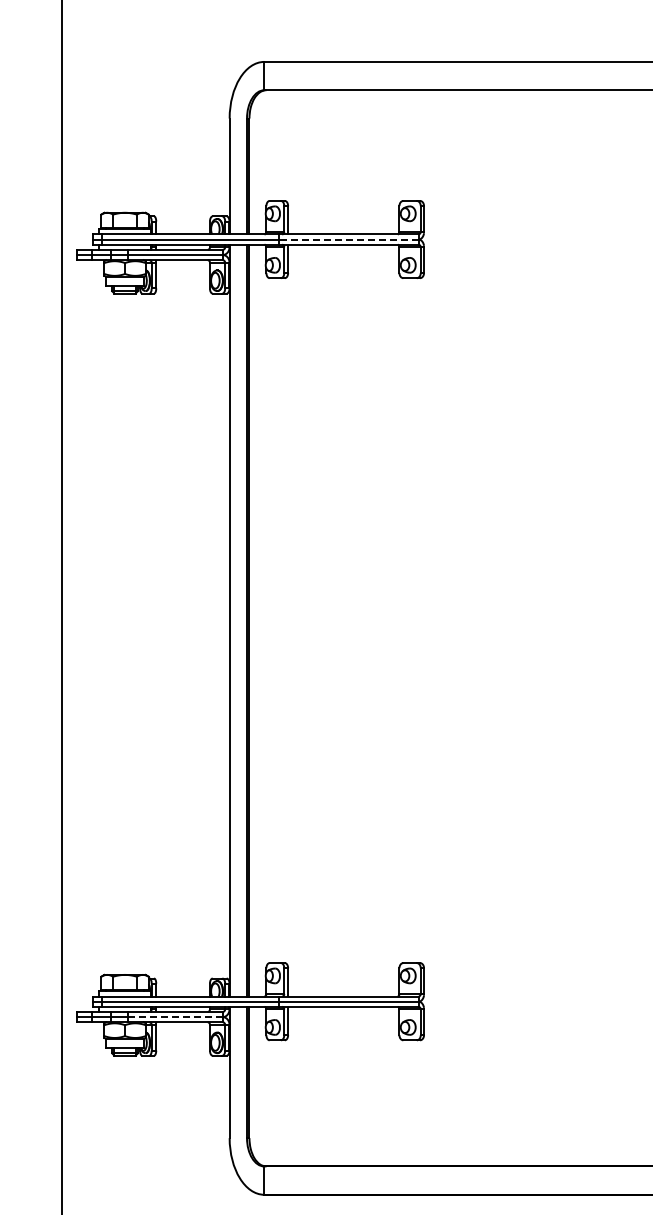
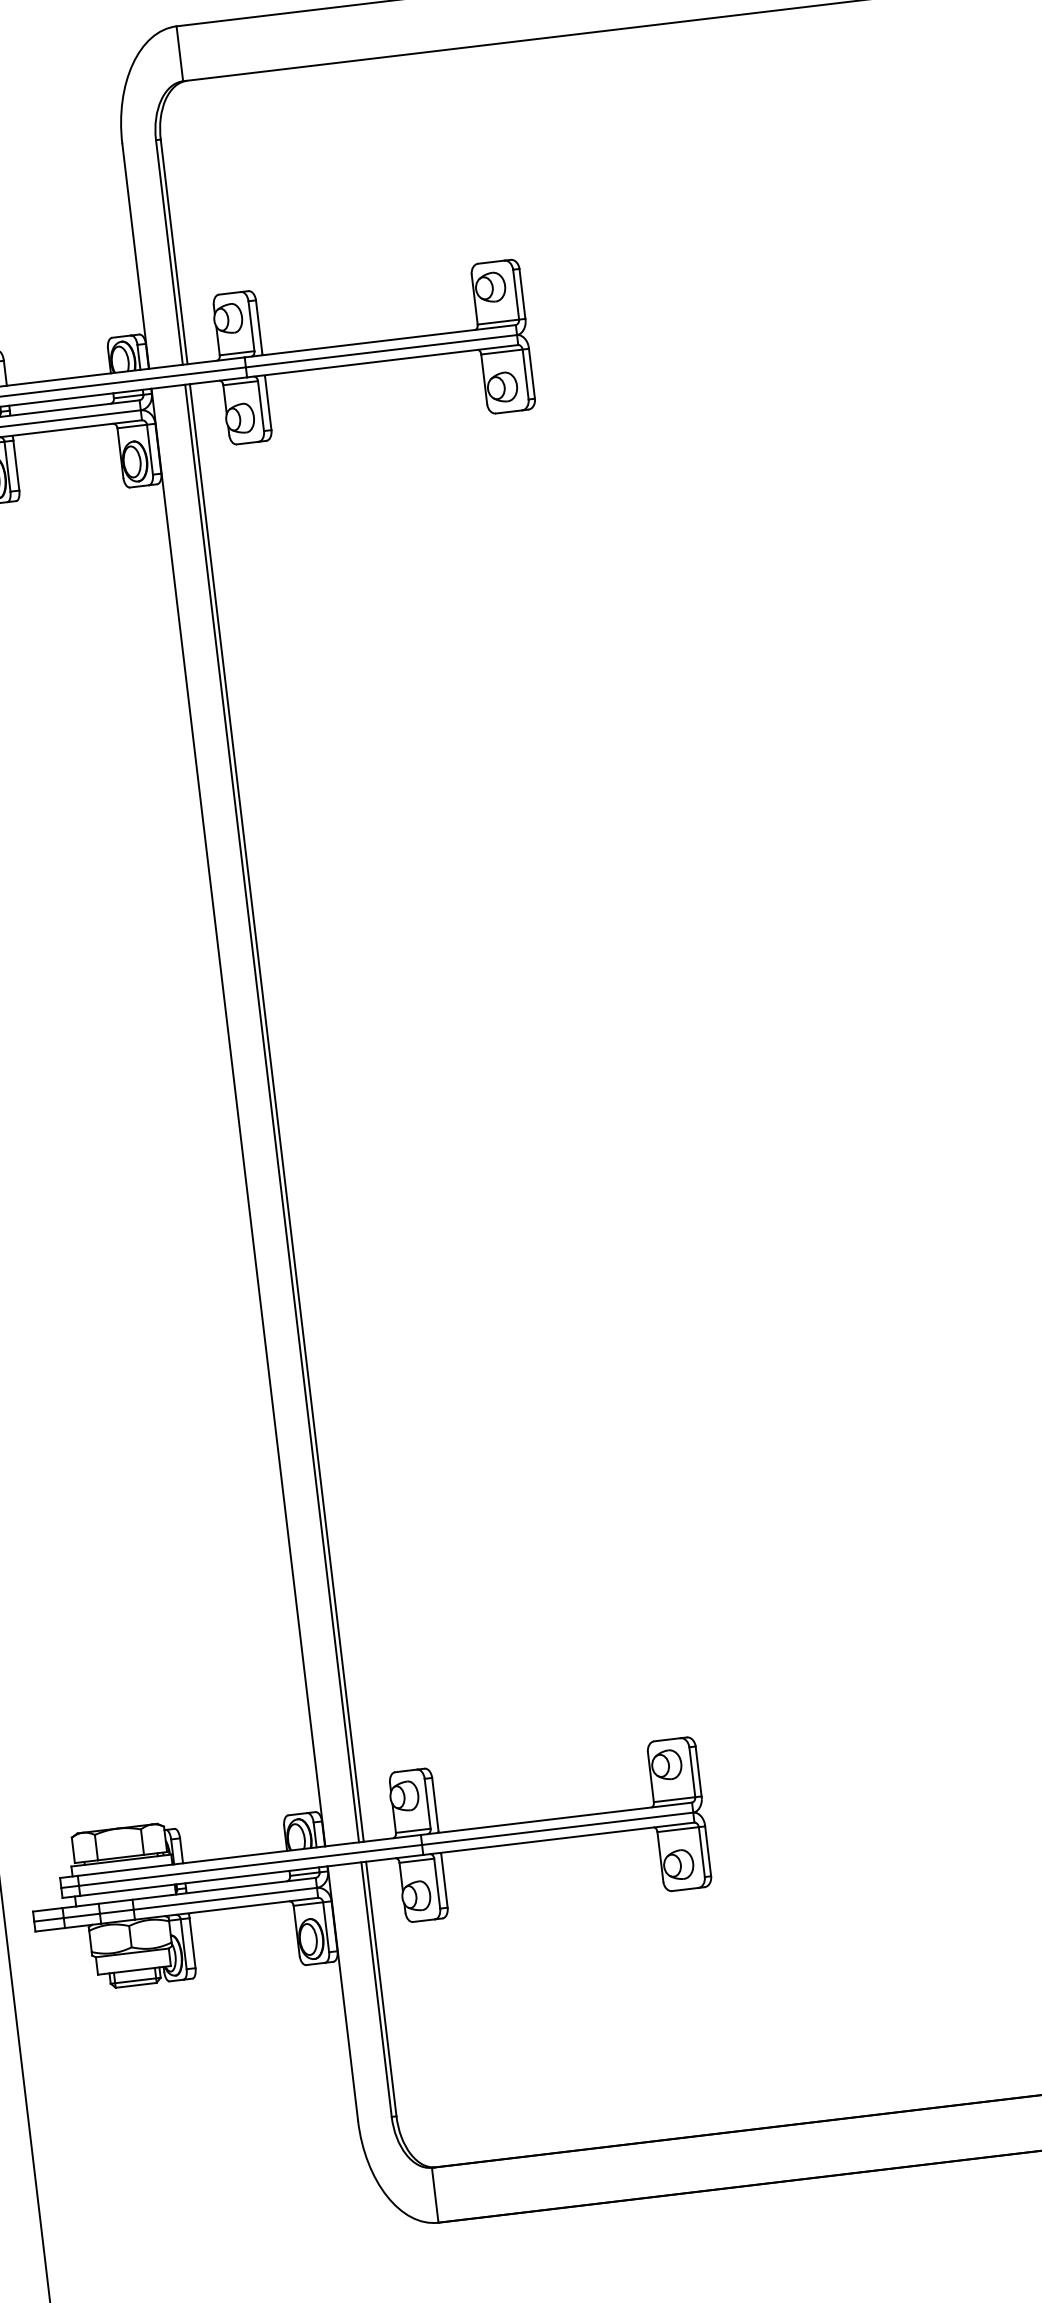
line: (348, 239) -> (380, 351), dashed -> solid
line: (175, 1017) -> (225, 1899), dashed -> solid

